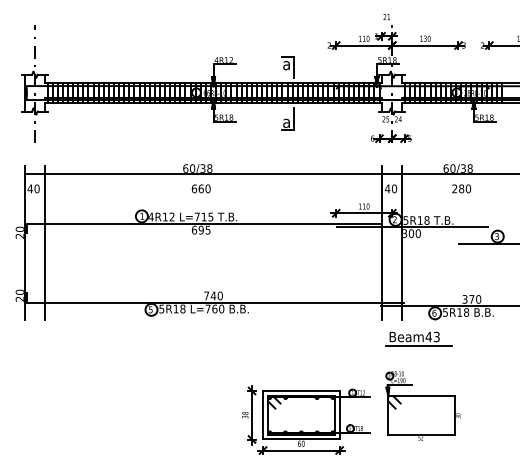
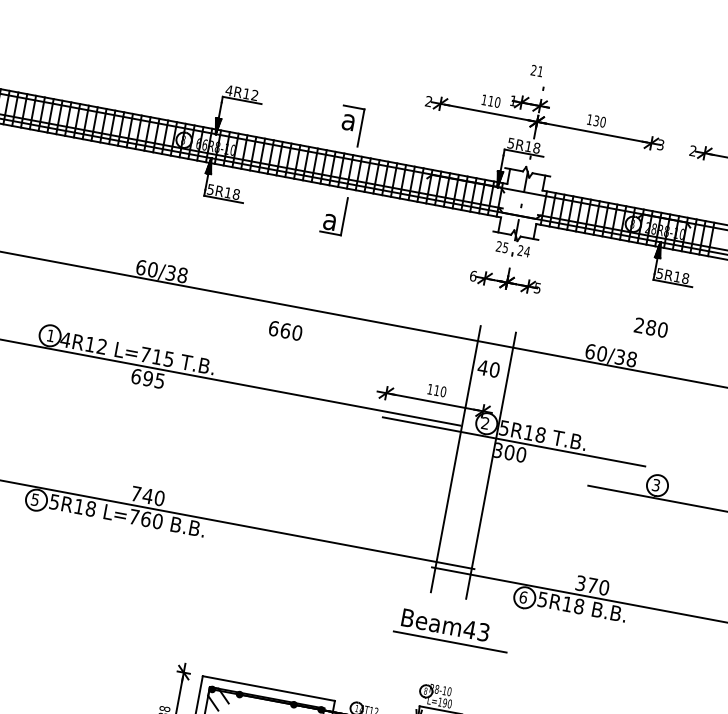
text: (200, 188) -> (284, 329), moved
text: (461, 188) -> (651, 327), moved
part: (418, 338) -> (451, 629), moved

